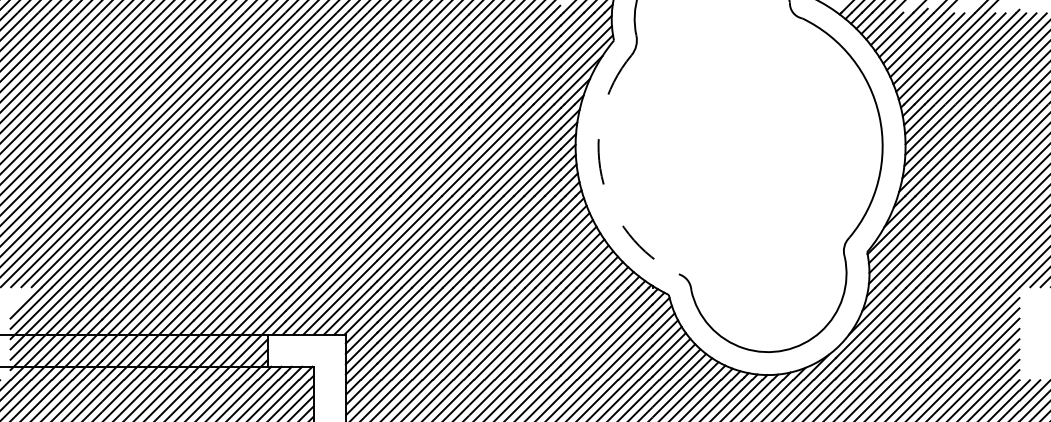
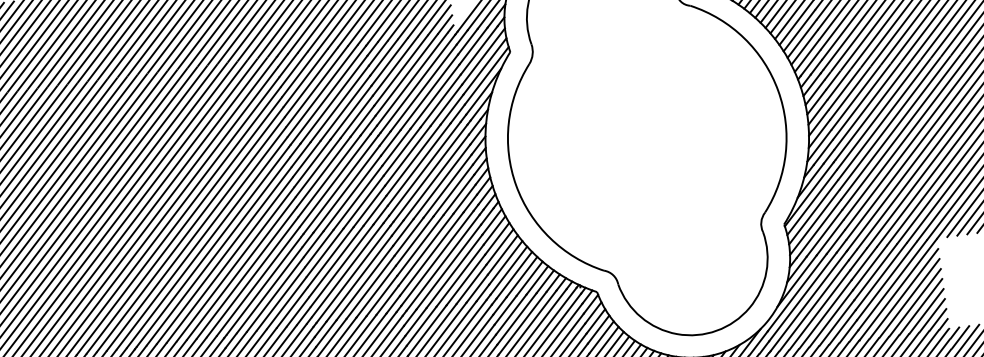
arc: (601, 176) -> (516, 185), dashed -> solid

